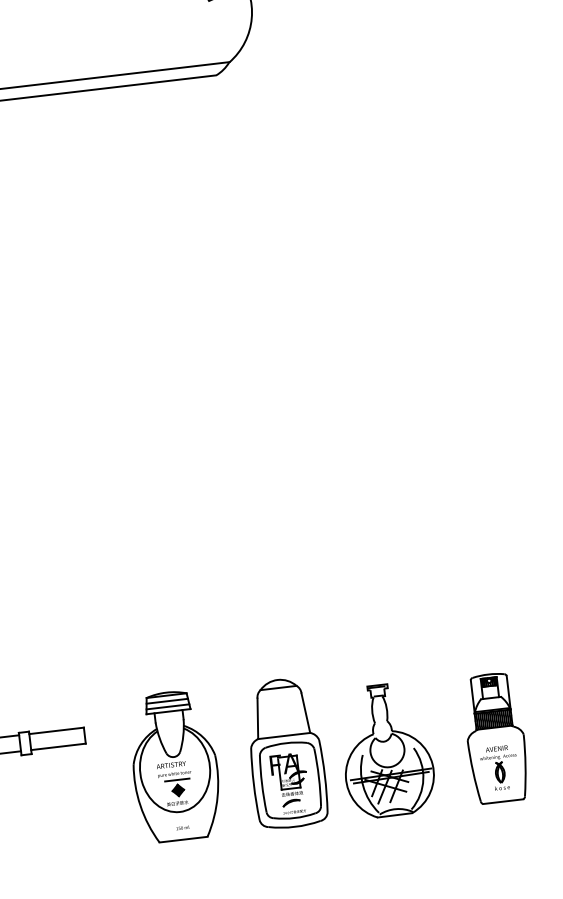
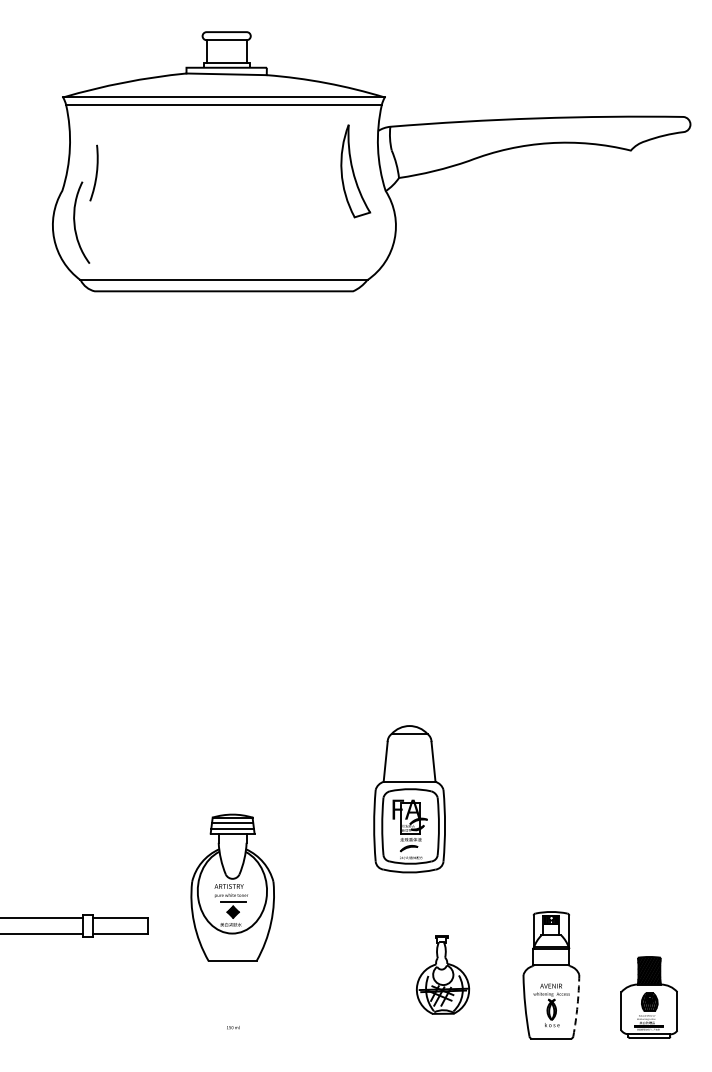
hatch: (493, 719) -> (551, 956), removed
part: (386, 750) -> (442, 974), size x0.6
part: (286, 753) -> (409, 799), moved
part: (174, 765) -> (232, 887), moved
arc: (525, 765) -> (577, 1005), solid -> dashed

